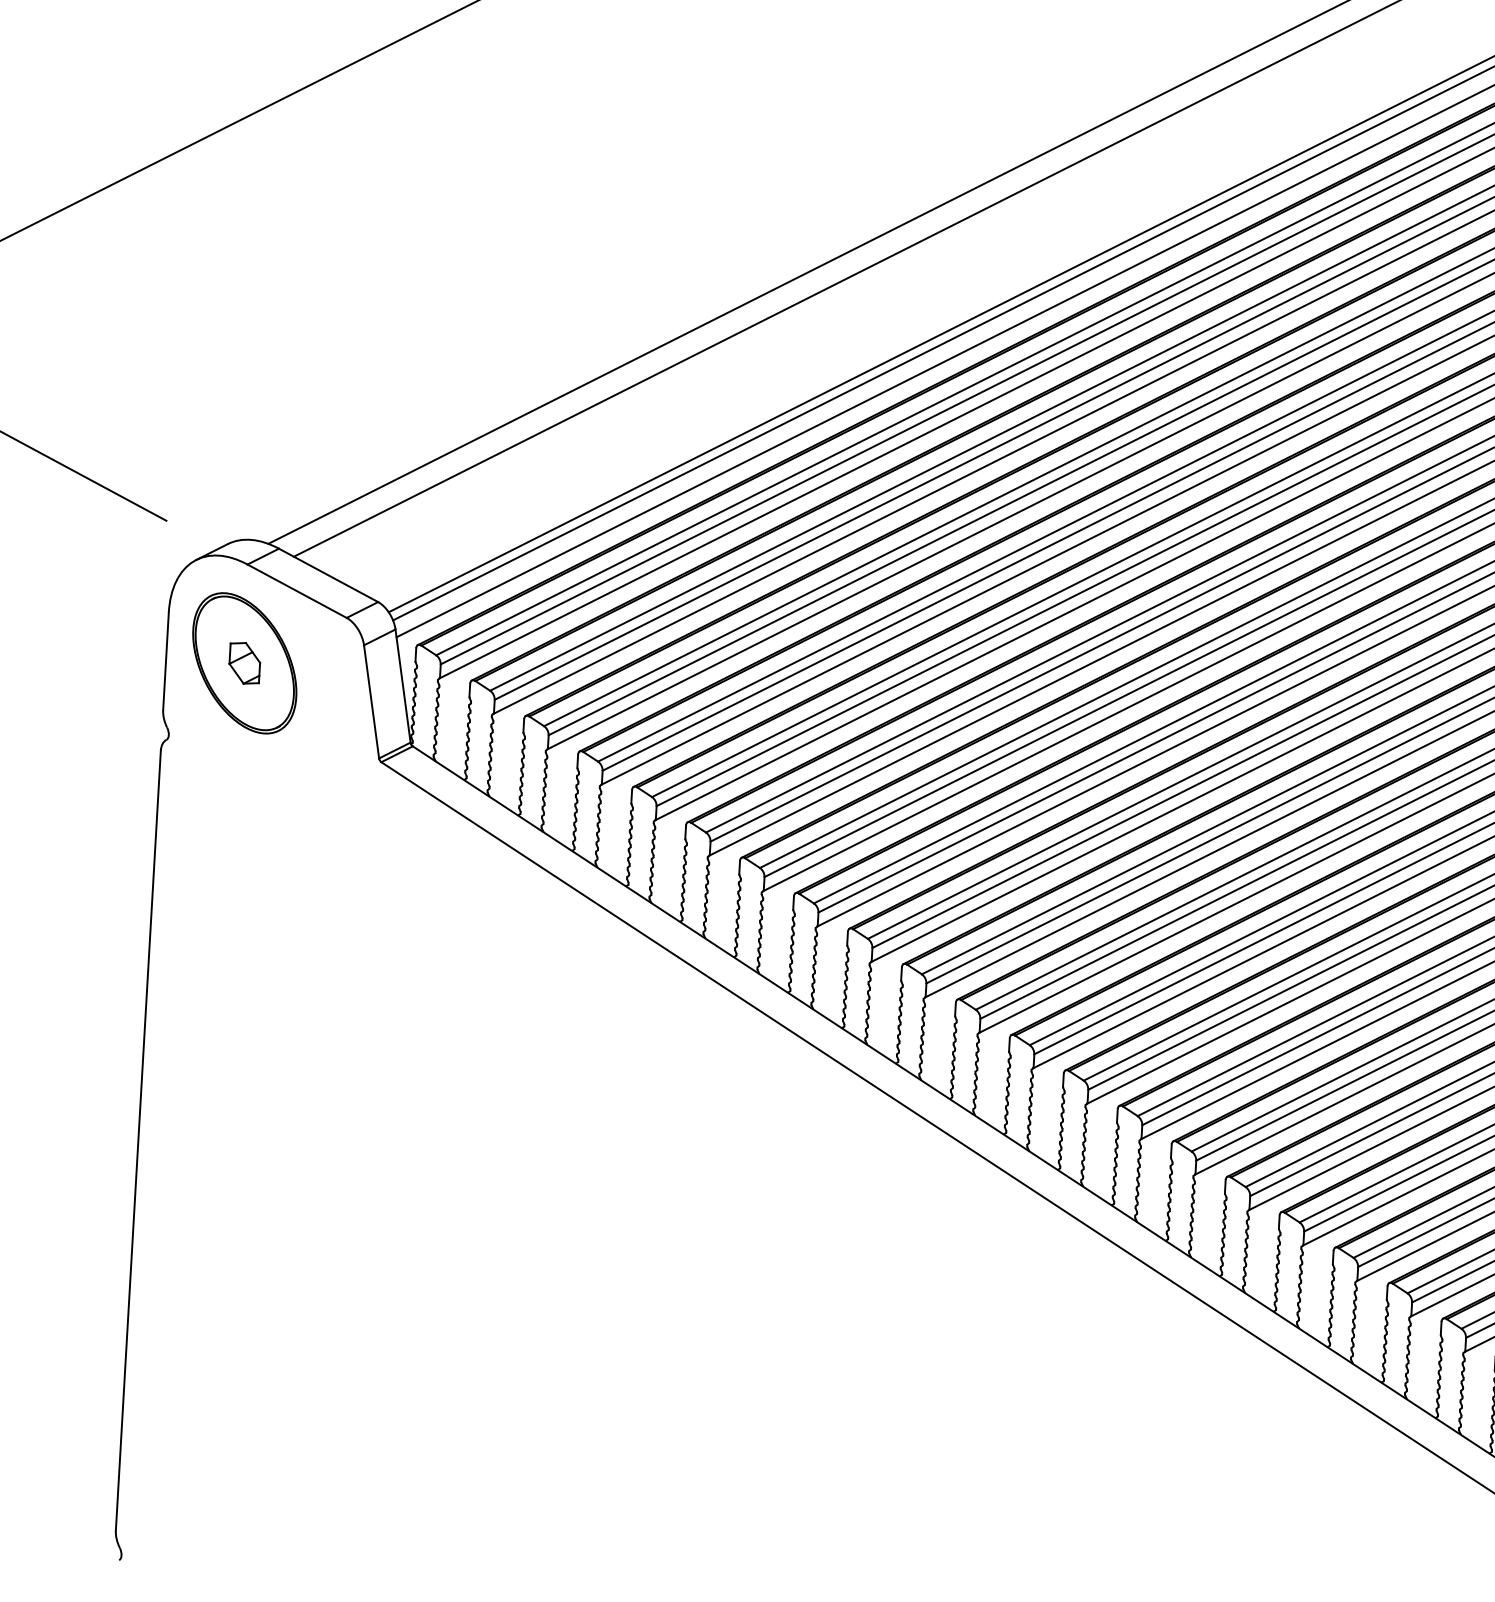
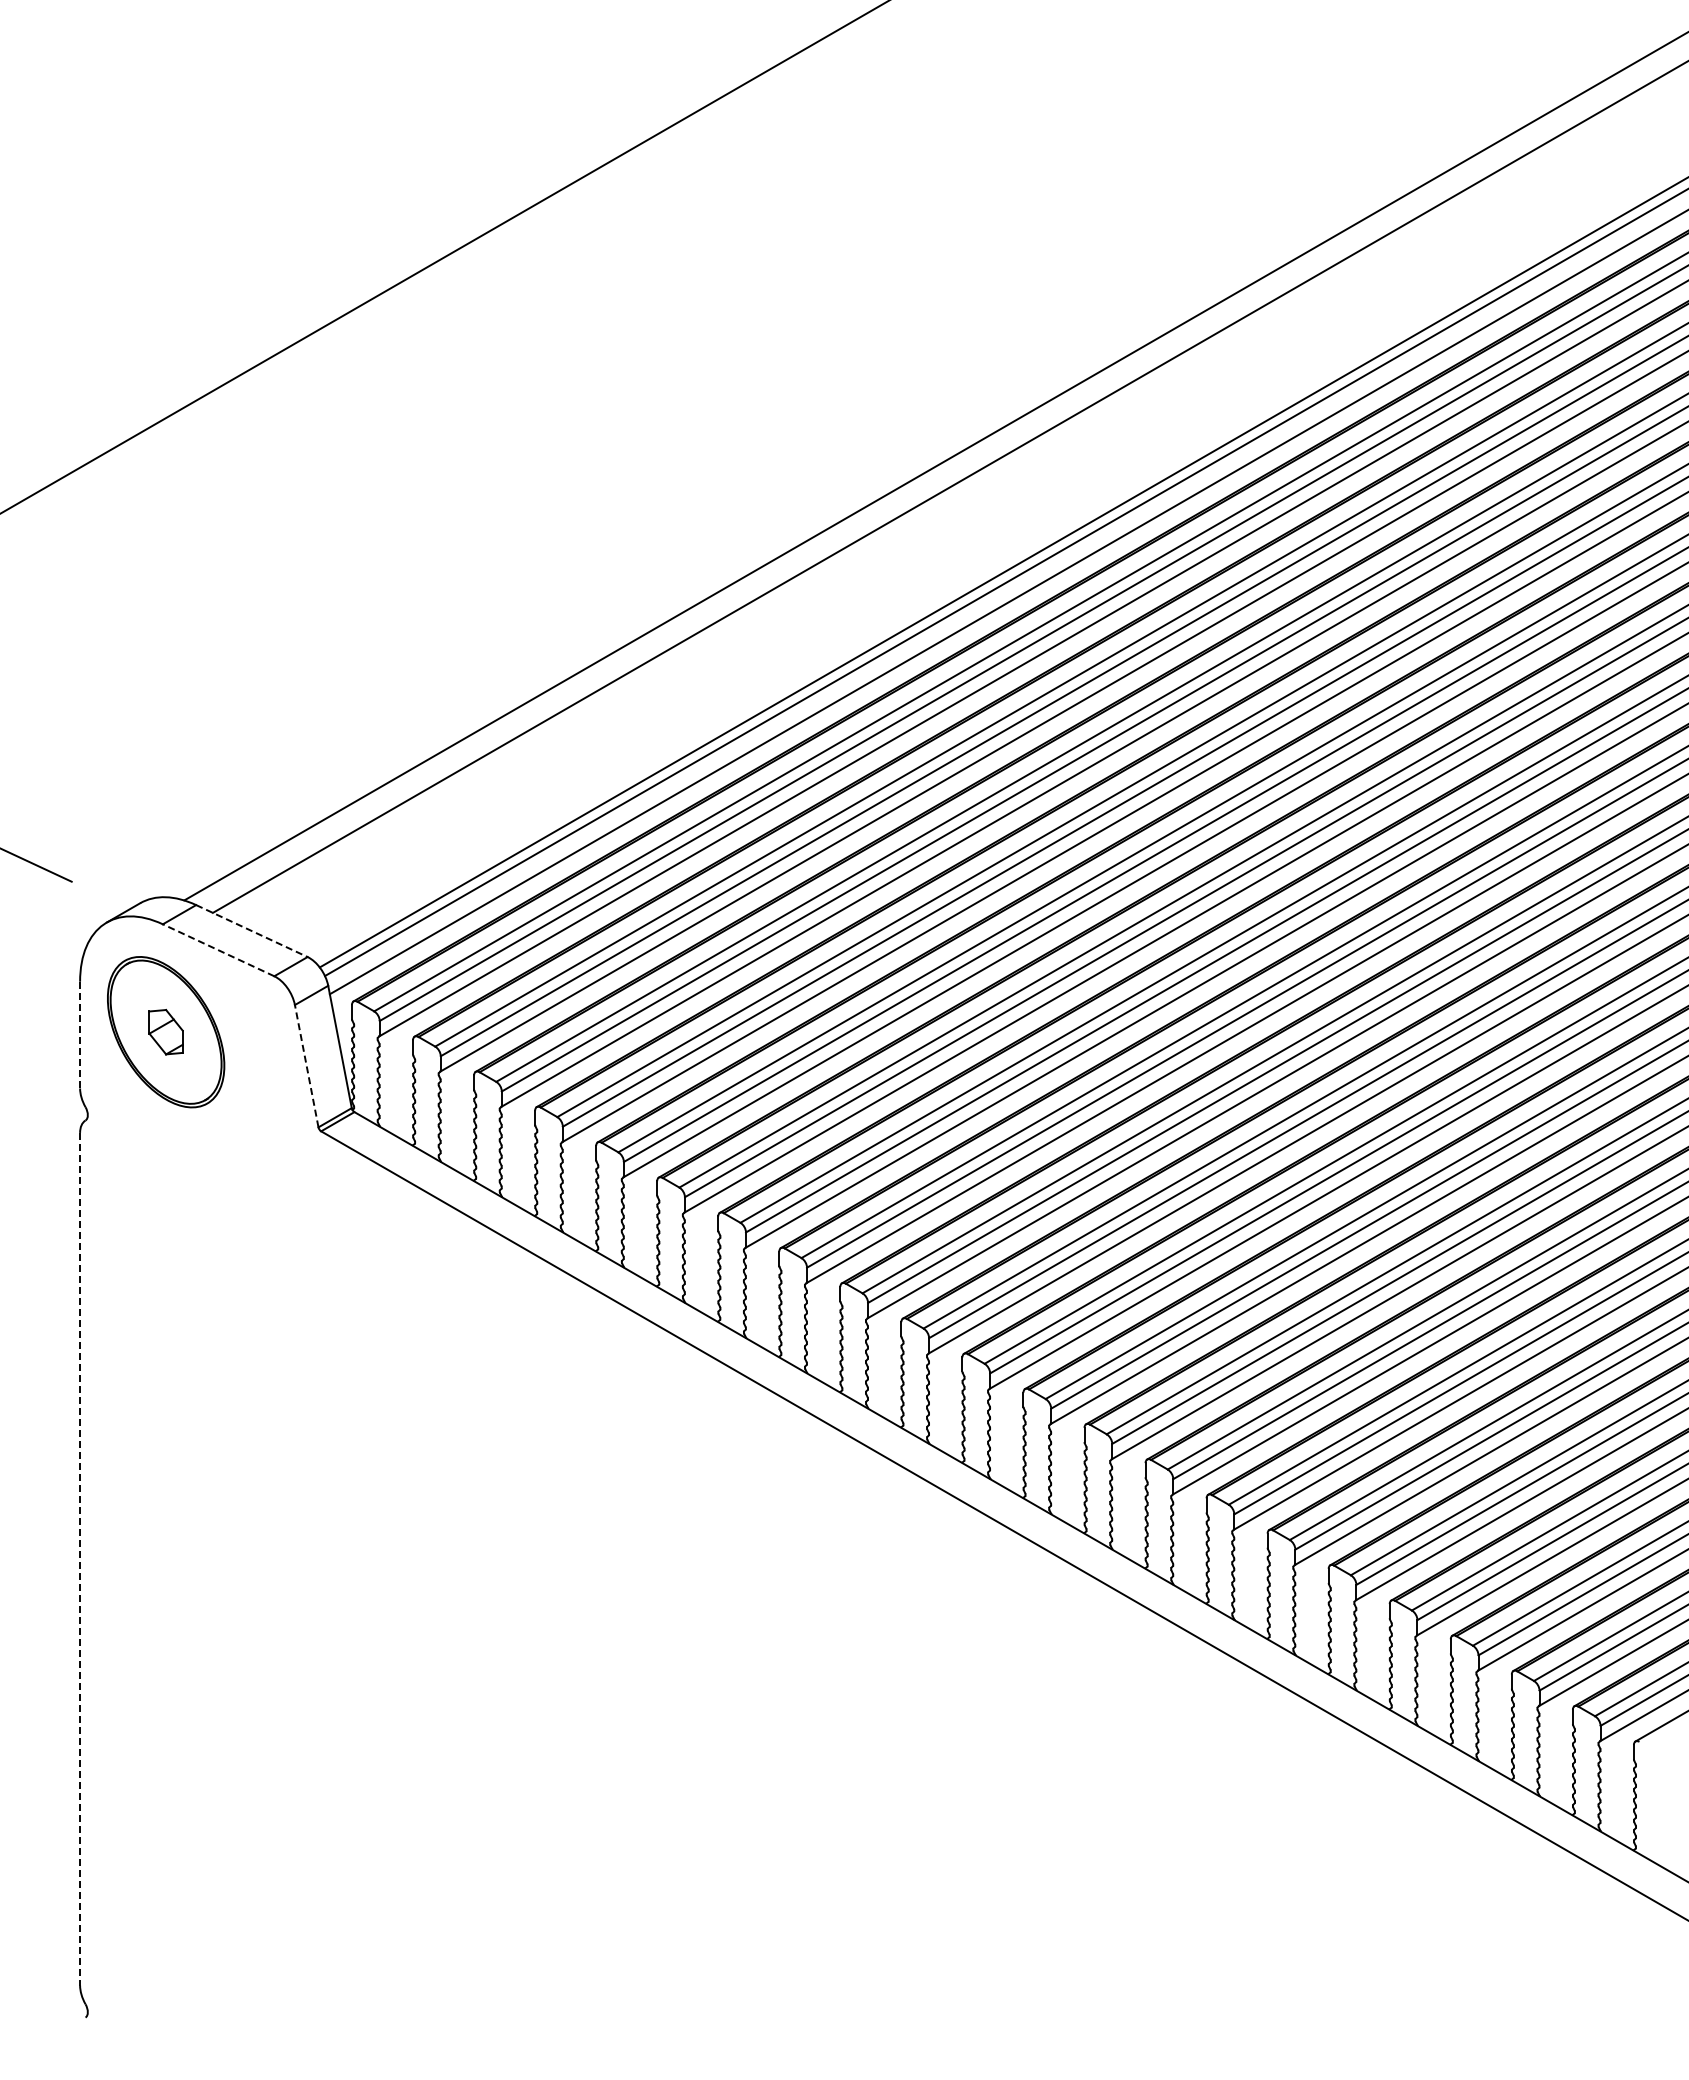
line: (329, 575) -> (252, 931), solid -> dashed
line: (297, 591) -> (218, 950), solid -> dashed
line: (166, 661) -> (80, 1035), solid -> dashed
line: (371, 701) -> (306, 1065), solid -> dashed
line: (138, 1141) -> (80, 1559), solid -> dashed

